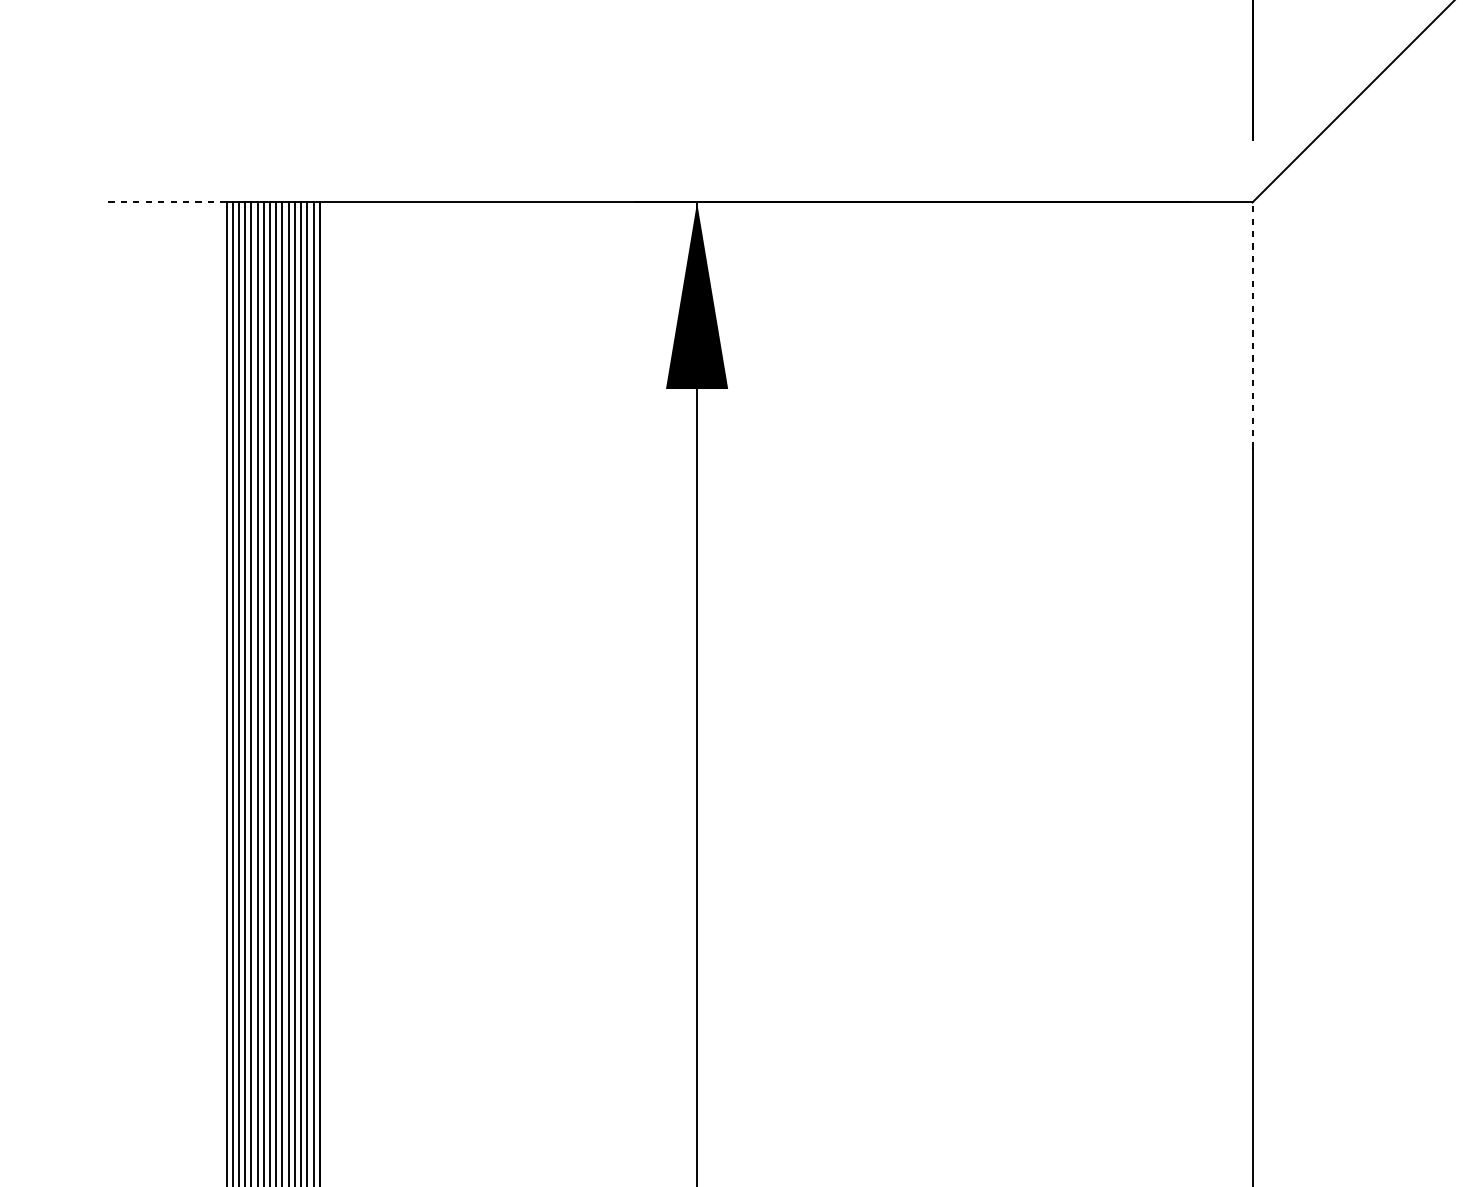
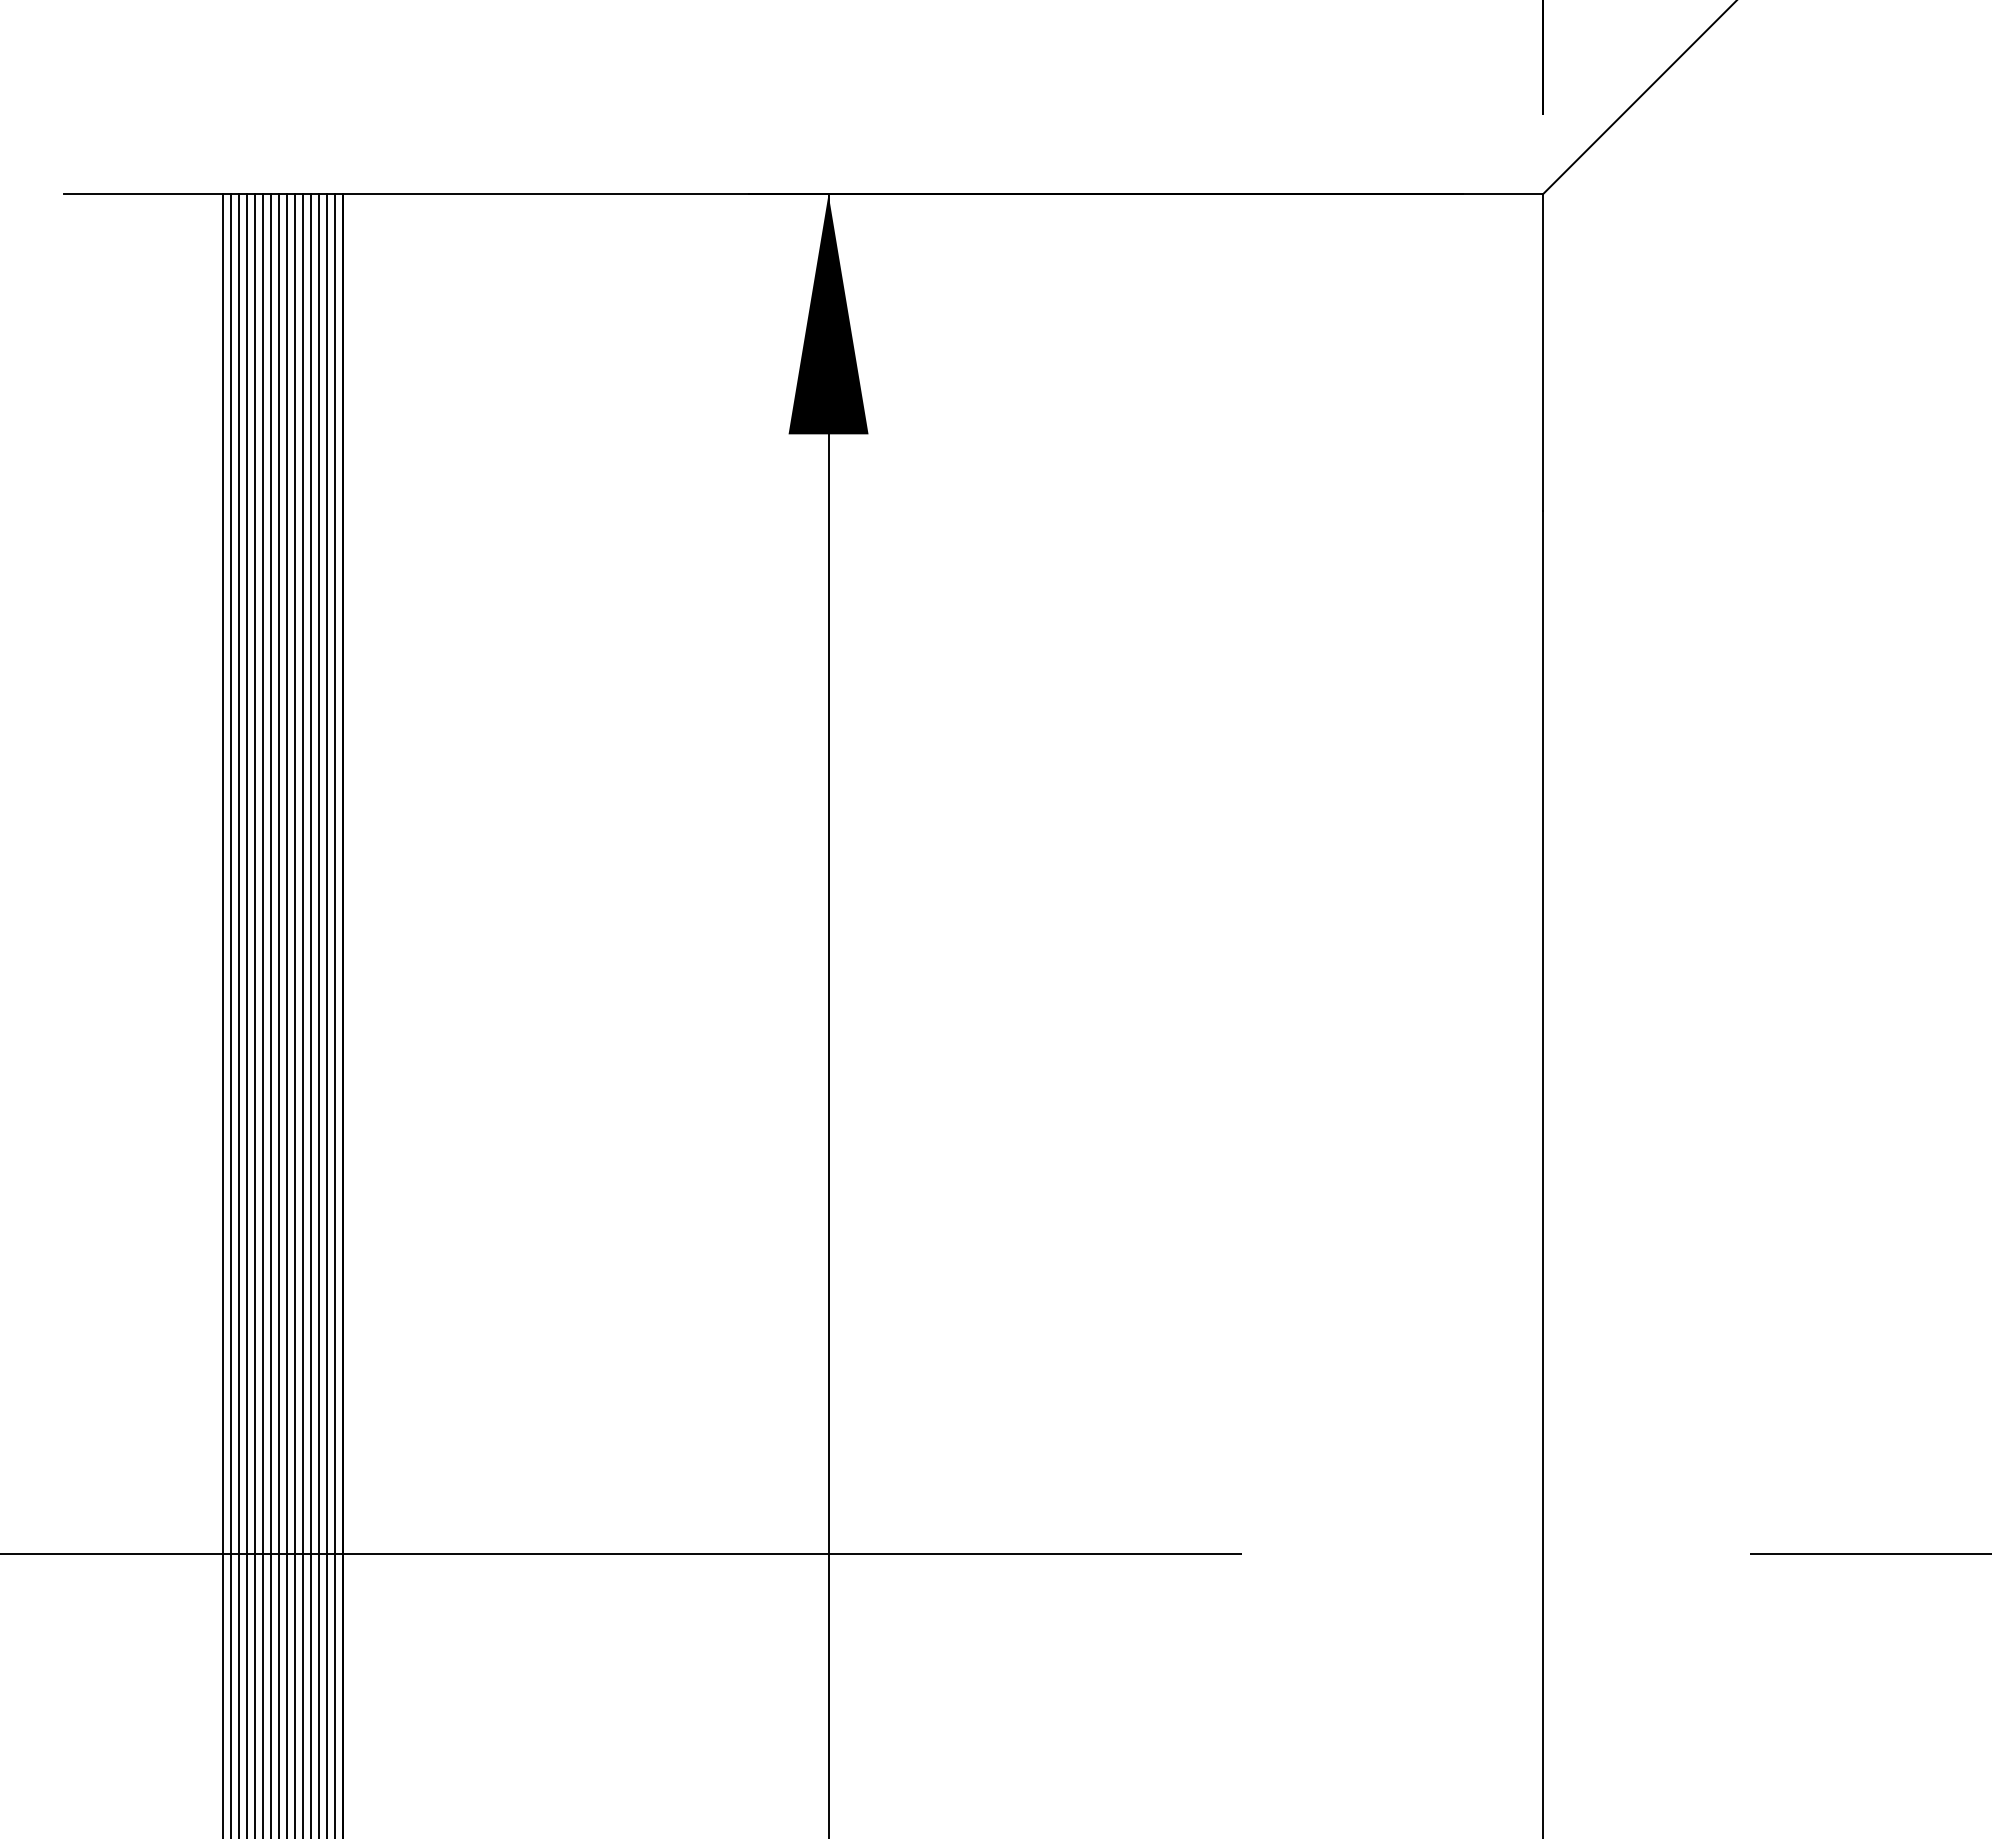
line: (164, 202) -> (143, 194), dashed -> solid
line: (1252, 325) -> (1542, 352), dashed -> solid

